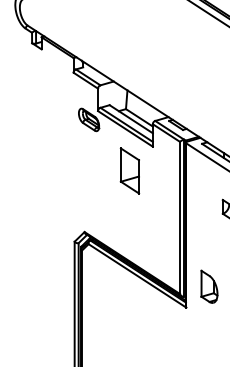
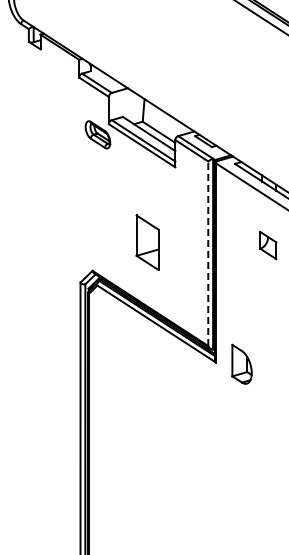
part: (129, 170) -> (147, 242), moved
line: (180, 217) -> (208, 253), solid -> dashed
part: (209, 286) -> (241, 363), moved

